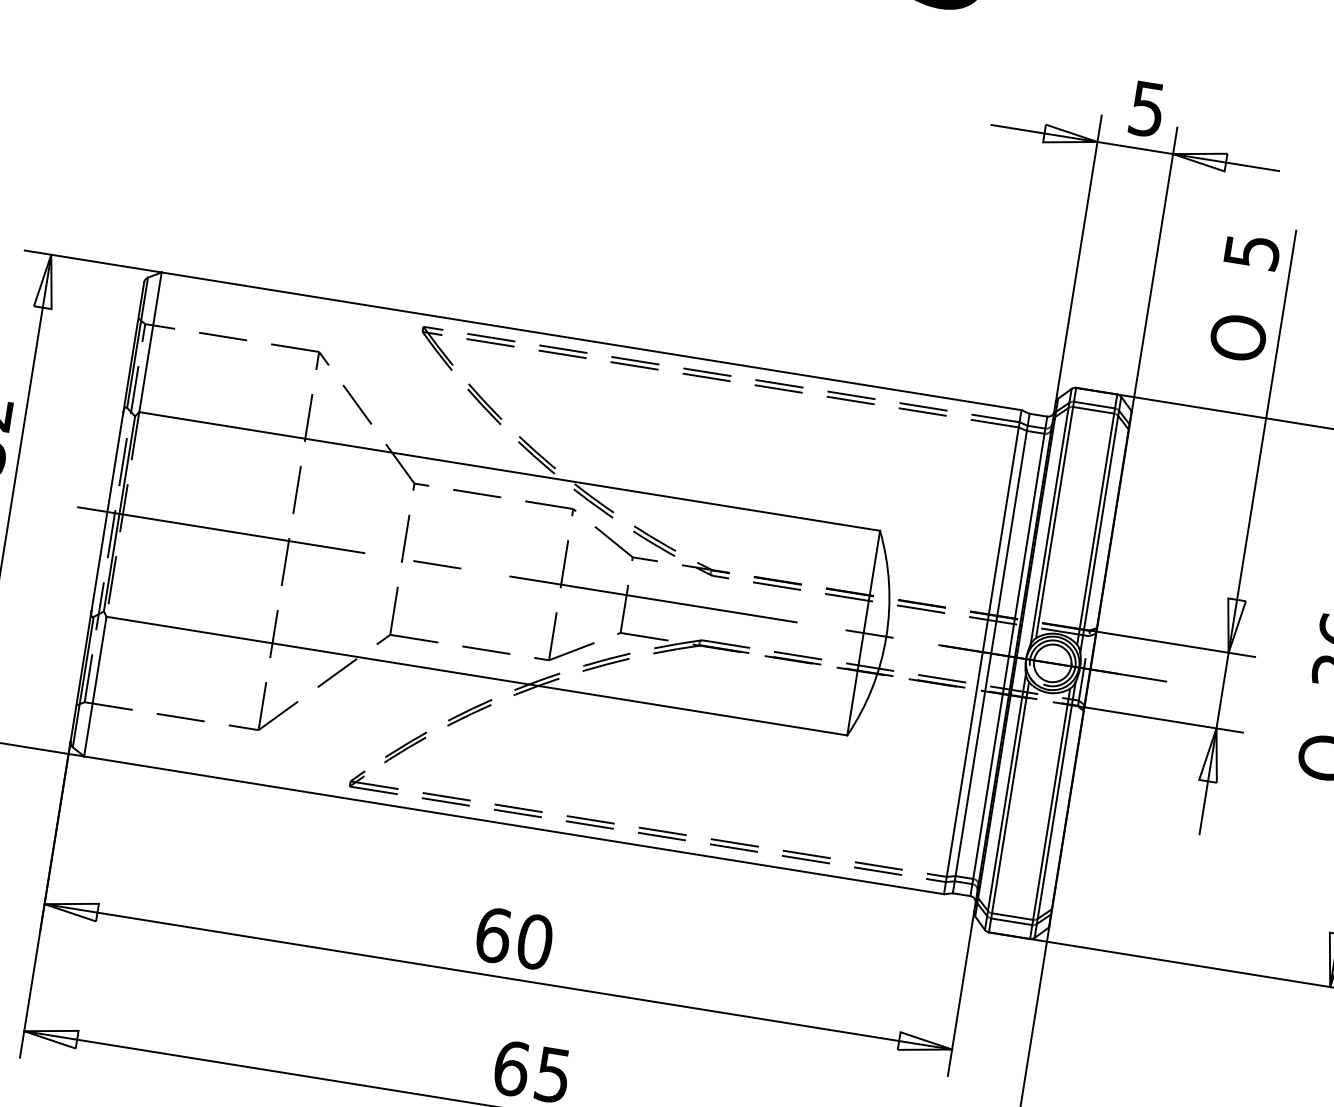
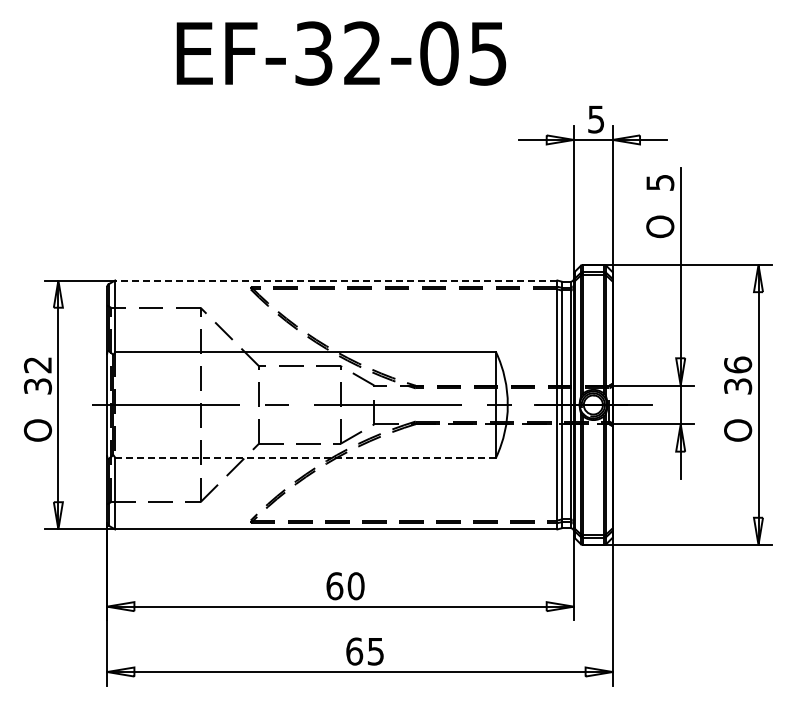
line: (590, 341) -> (335, 280), solid -> dashed
line: (478, 676) -> (306, 457), solid -> dashed

